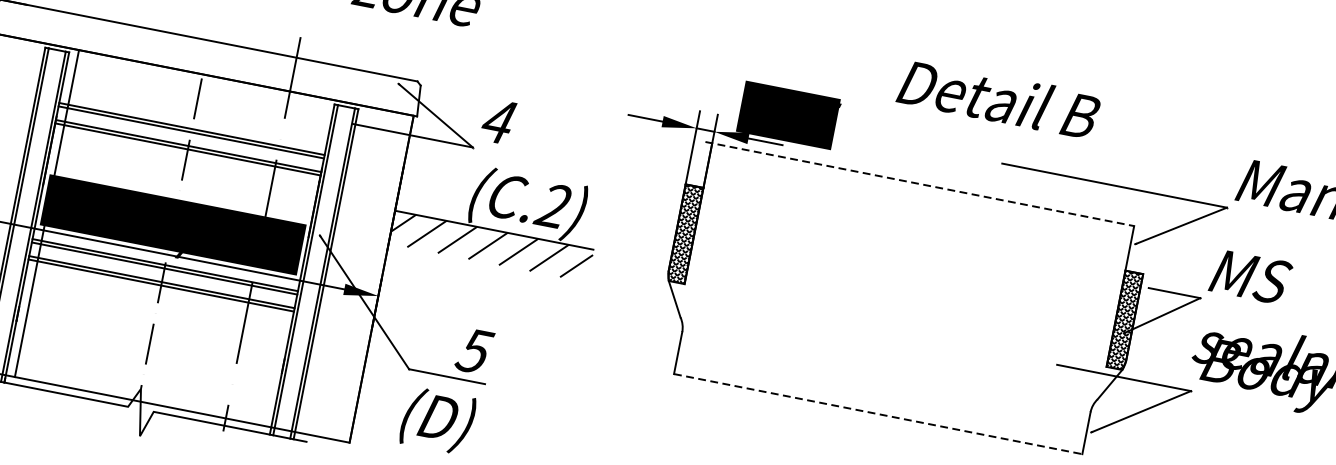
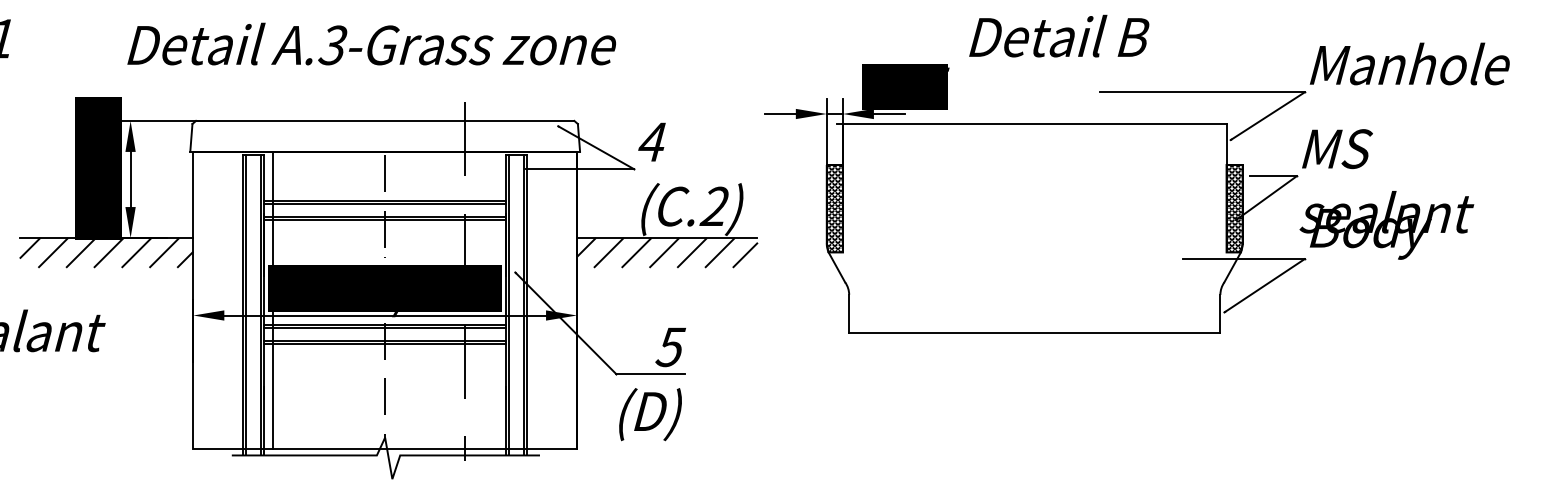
text: (999, 98) -> (1059, 35), moved
line: (919, 184) -> (1031, 124), dashed -> solid
line: (877, 414) -> (1034, 333), dashed -> solid

